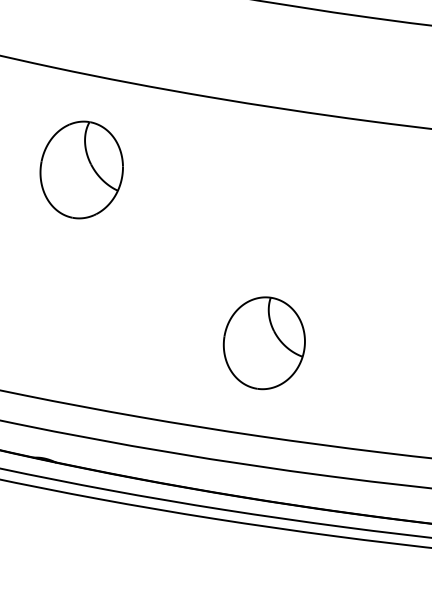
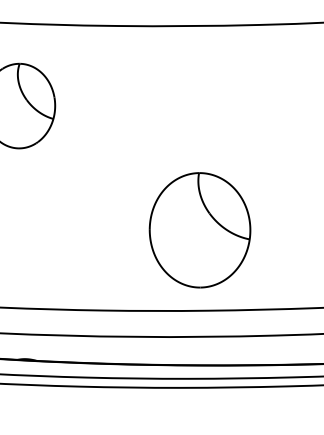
part: (264, 342) -> (200, 229), size x1.43

